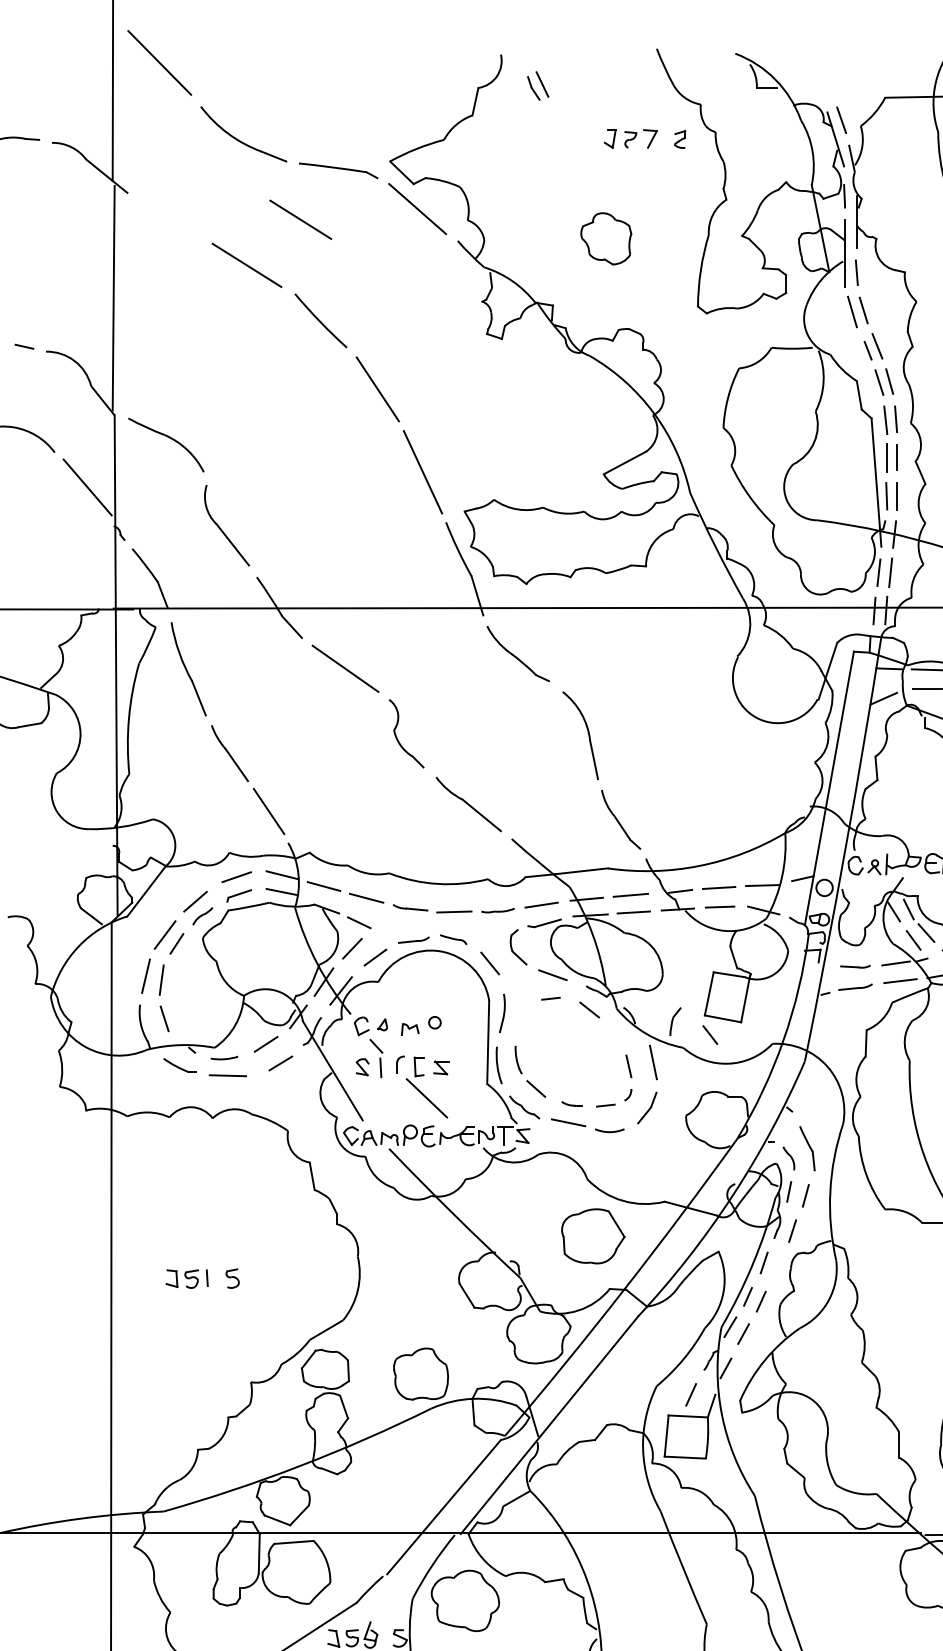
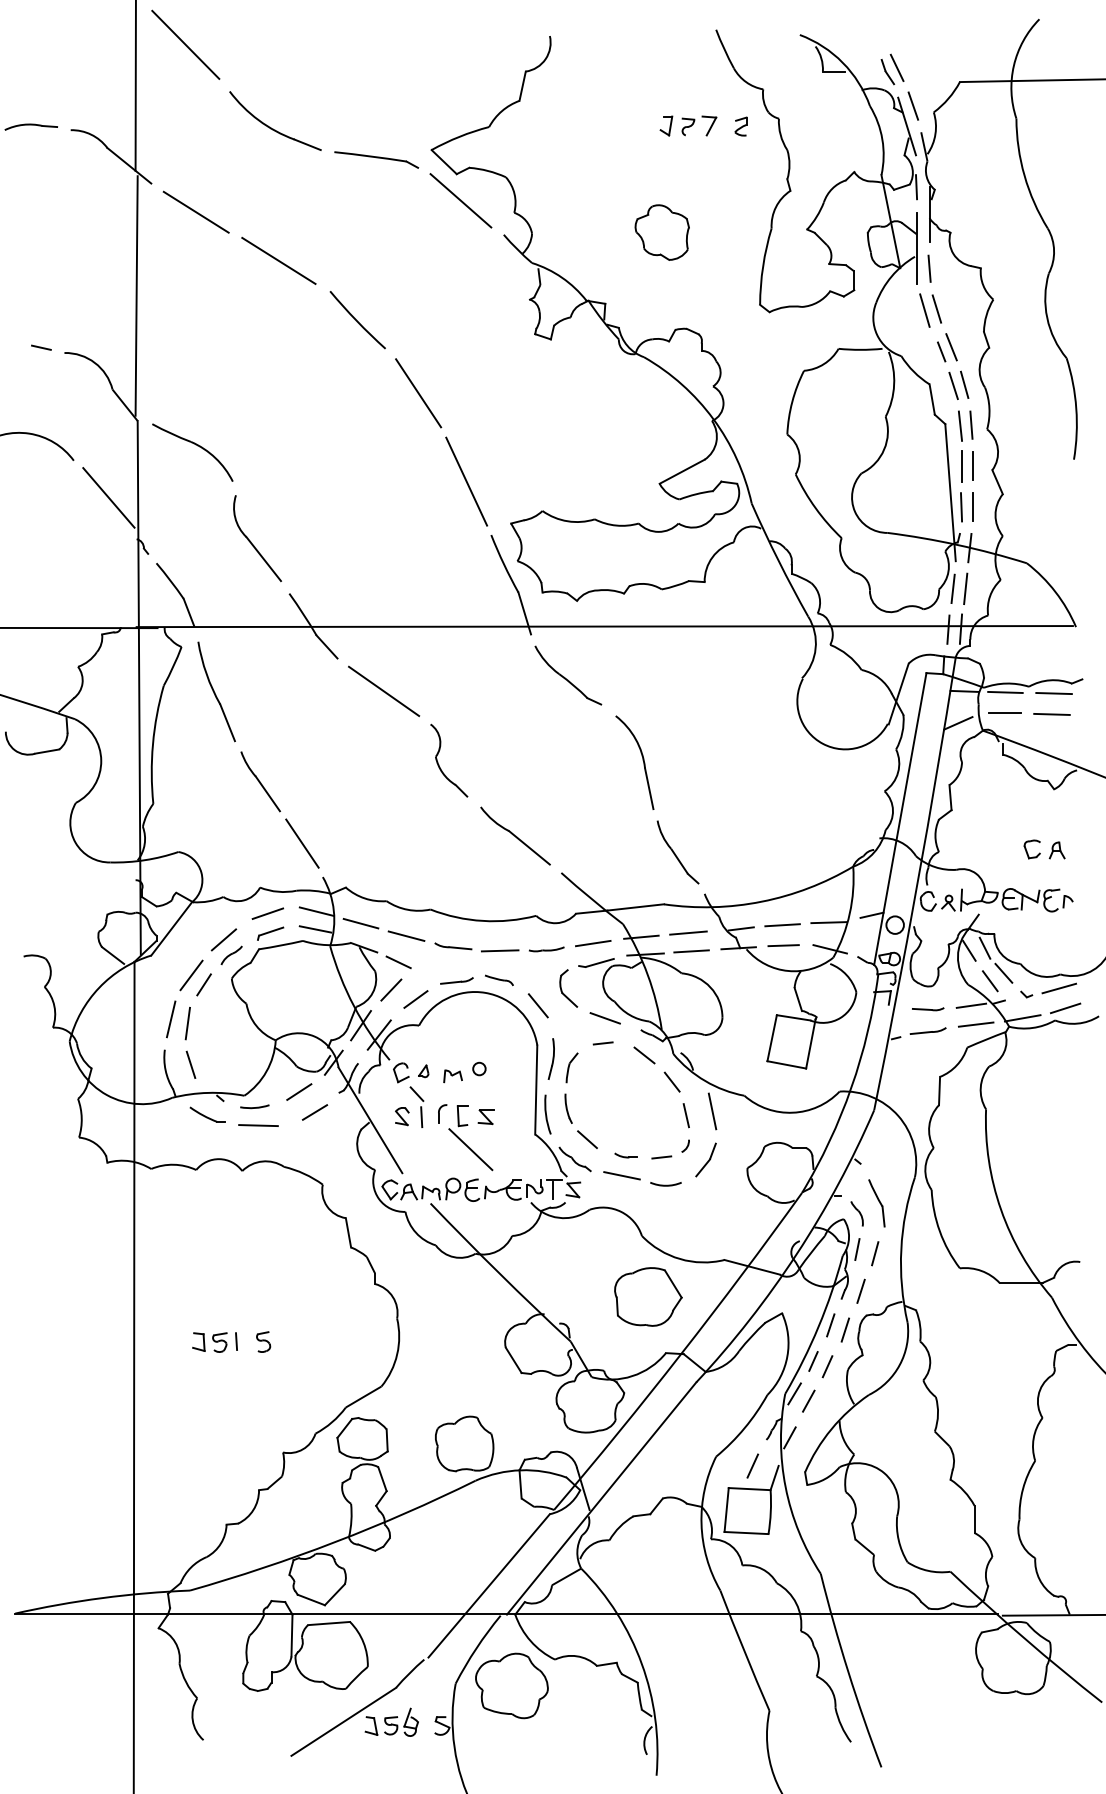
part: (538, 85) -> (892, 69), moved
line: (300, 219) -> (195, 211), moved
part: (674, 1021) -> (571, 1067), moved
line: (709, 1034) -> (671, 1081), moved
line: (778, 1266) -> (845, 1329), added

